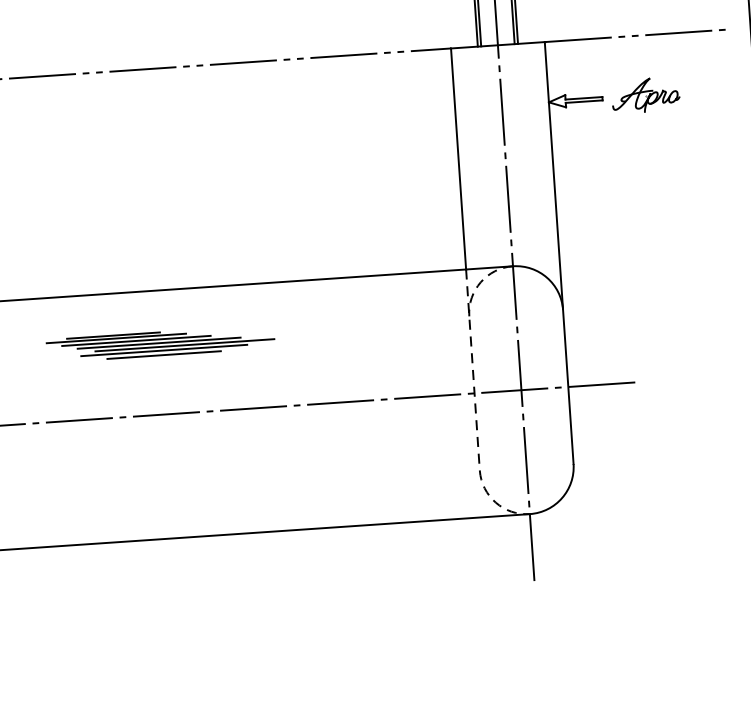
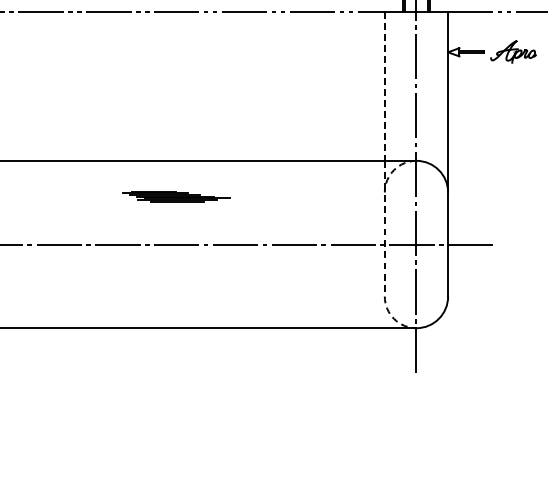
line: (458, 159) -> (384, 86), solid -> dashed
part: (161, 343) -> (176, 196), size x0.7

